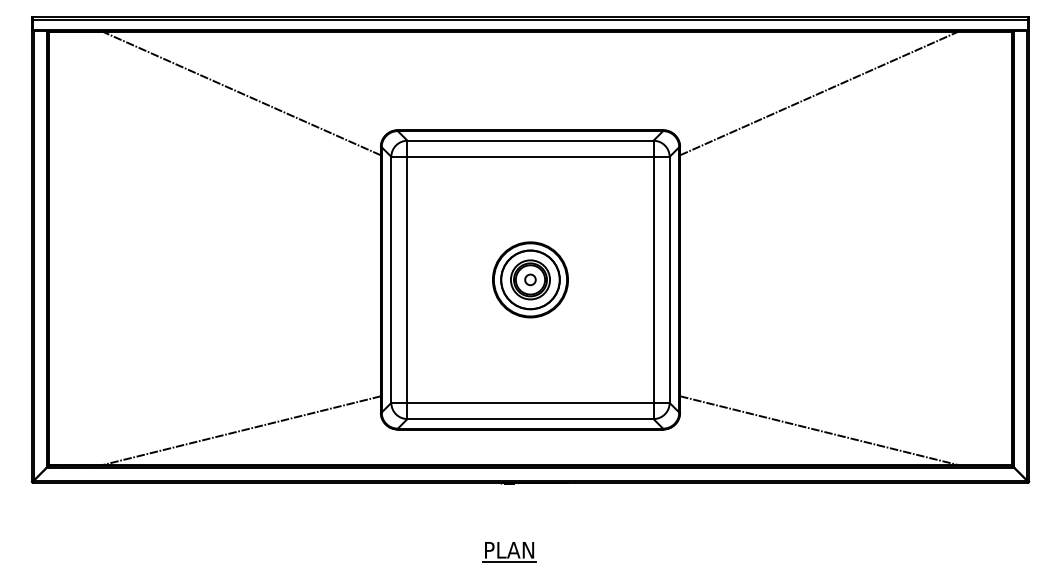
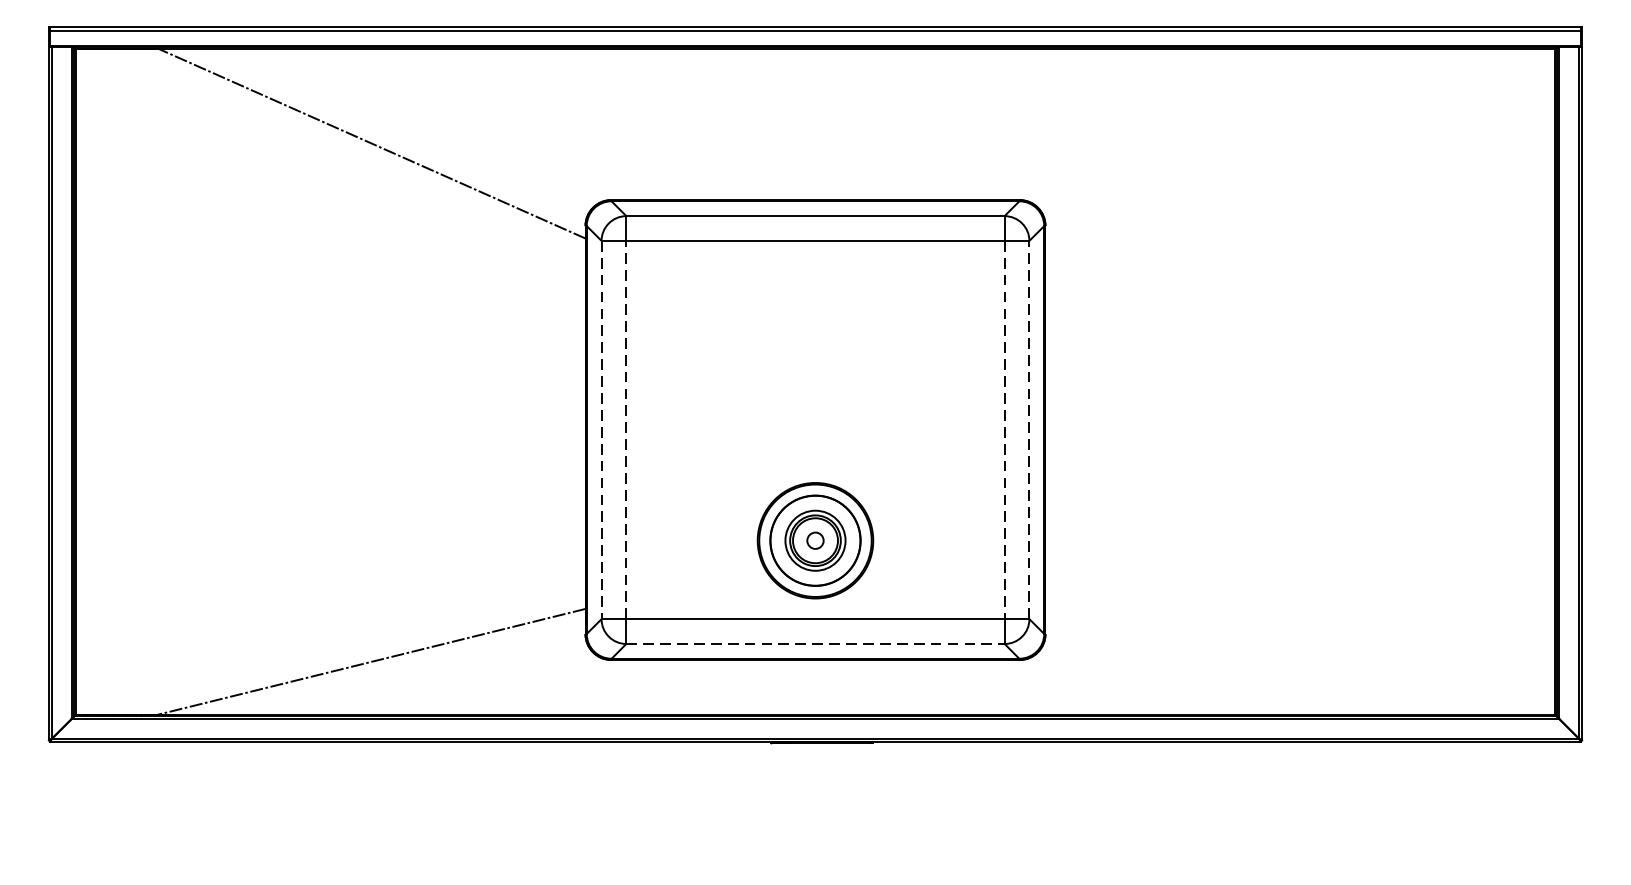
line: (819, 93) -> (1259, 143), removed
line: (407, 279) -> (626, 429), solid -> dashed
part: (530, 279) -> (815, 540), moved
line: (669, 279) -> (1029, 429), solid -> dashed
line: (391, 280) -> (601, 430), solid -> dashed
line: (653, 280) -> (1004, 430), solid -> dashed
line: (530, 419) -> (815, 644), solid -> dashed
line: (819, 430) -> (1259, 661), removed
part: (509, 552) -> (783, 849), removed

